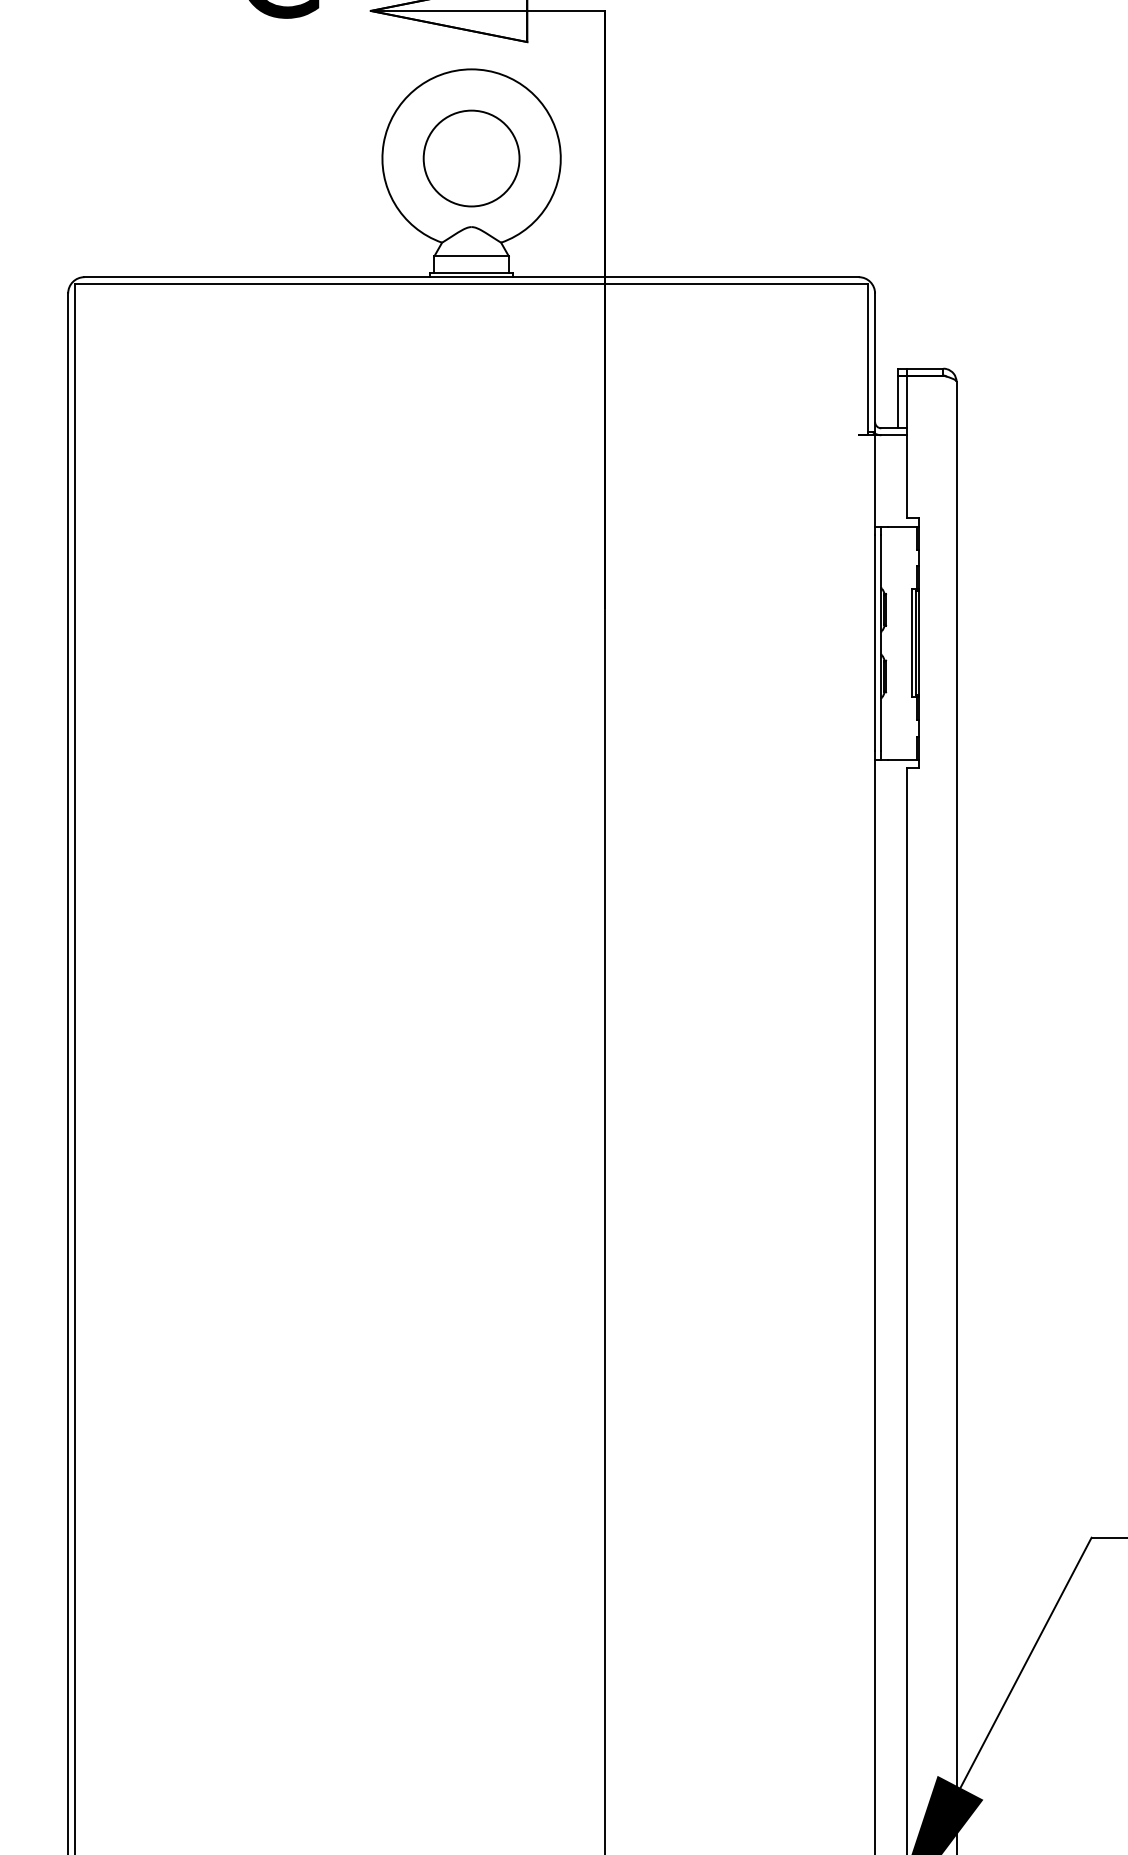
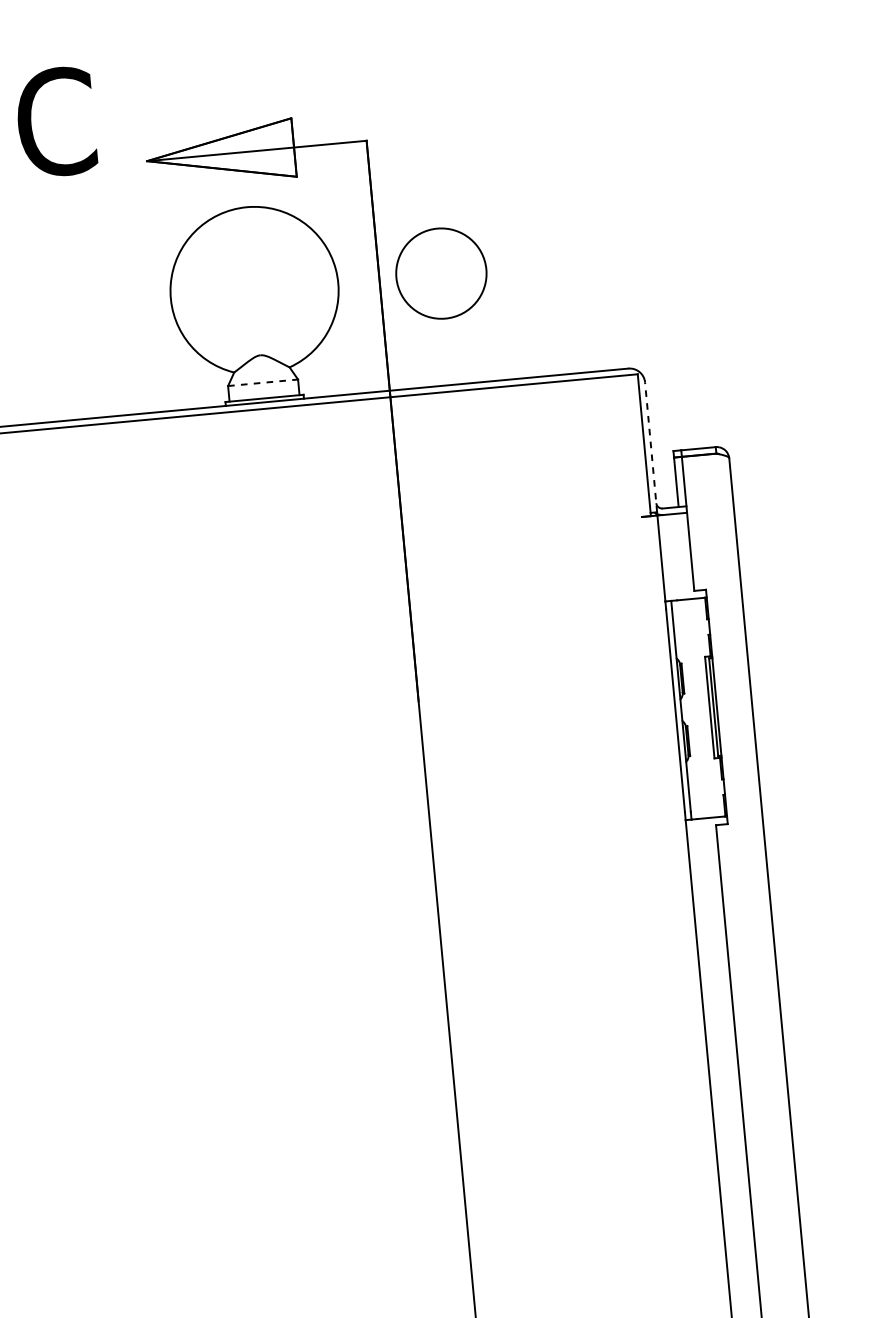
circle: (471, 158) -> (441, 273), moved
line: (472, 256) -> (263, 382), solid -> dashed
line: (875, 362) -> (651, 447), solid -> dashed

